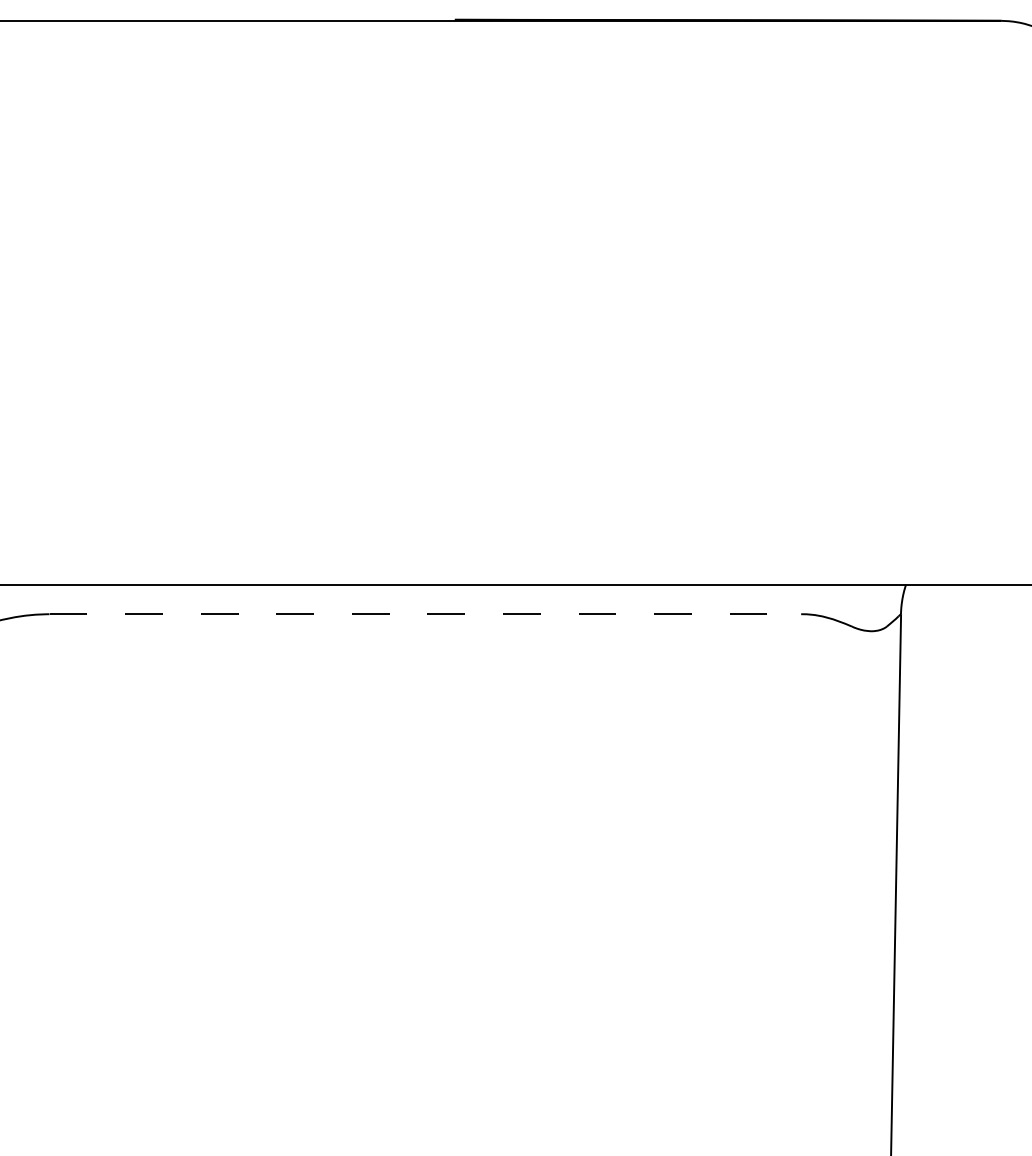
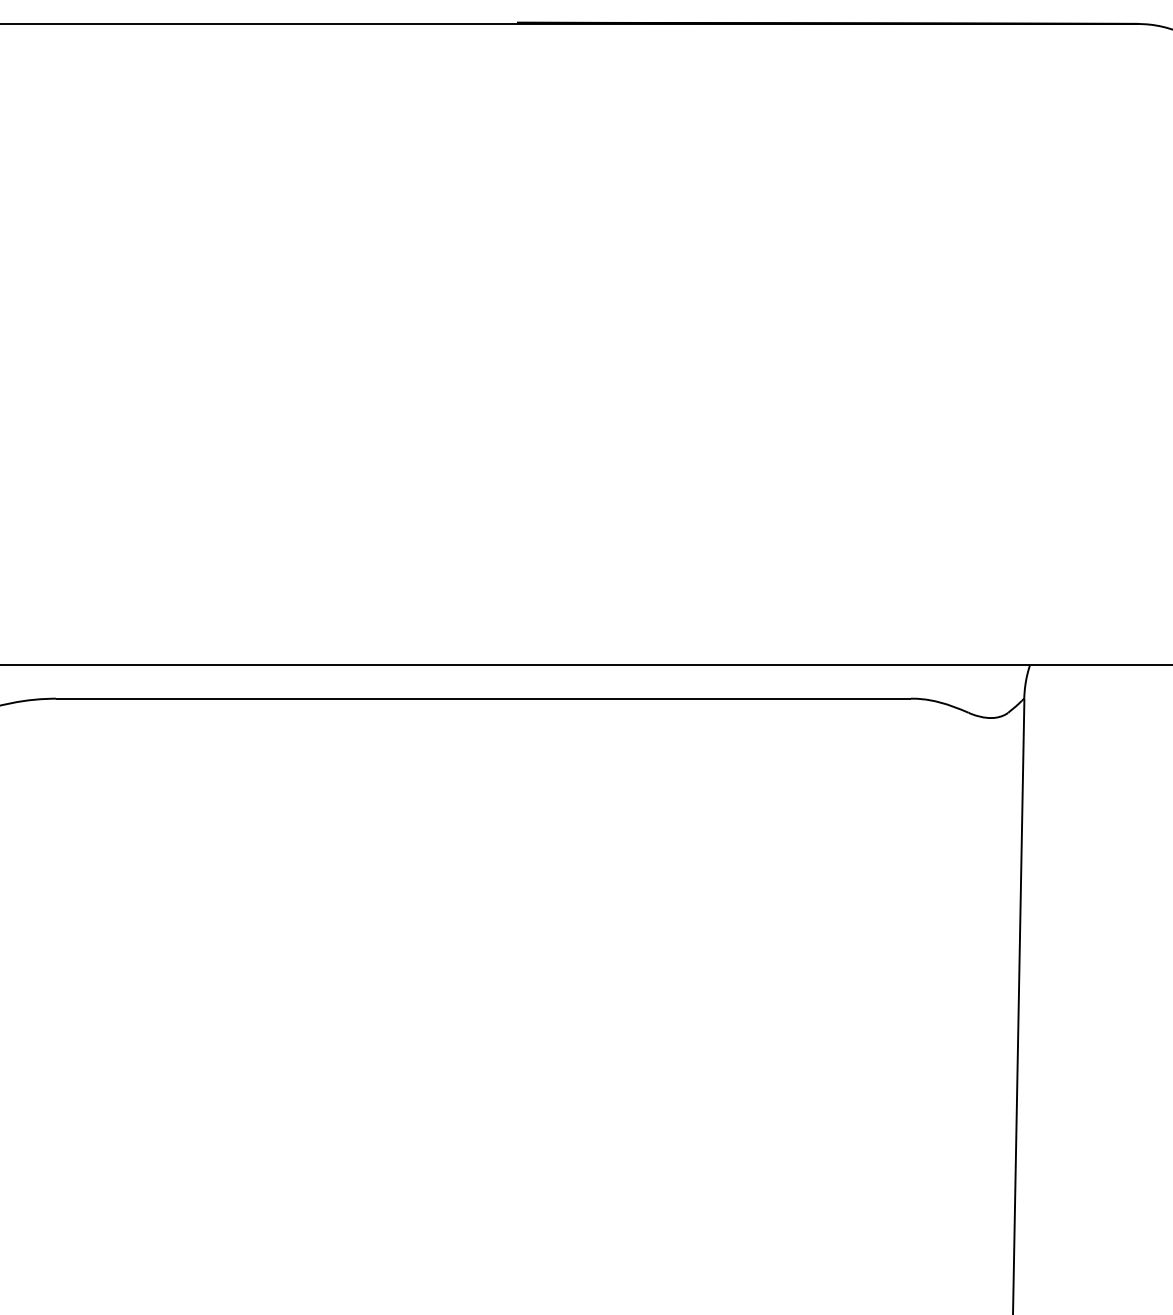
line: (425, 614) -> (483, 698), dashed -> solid

